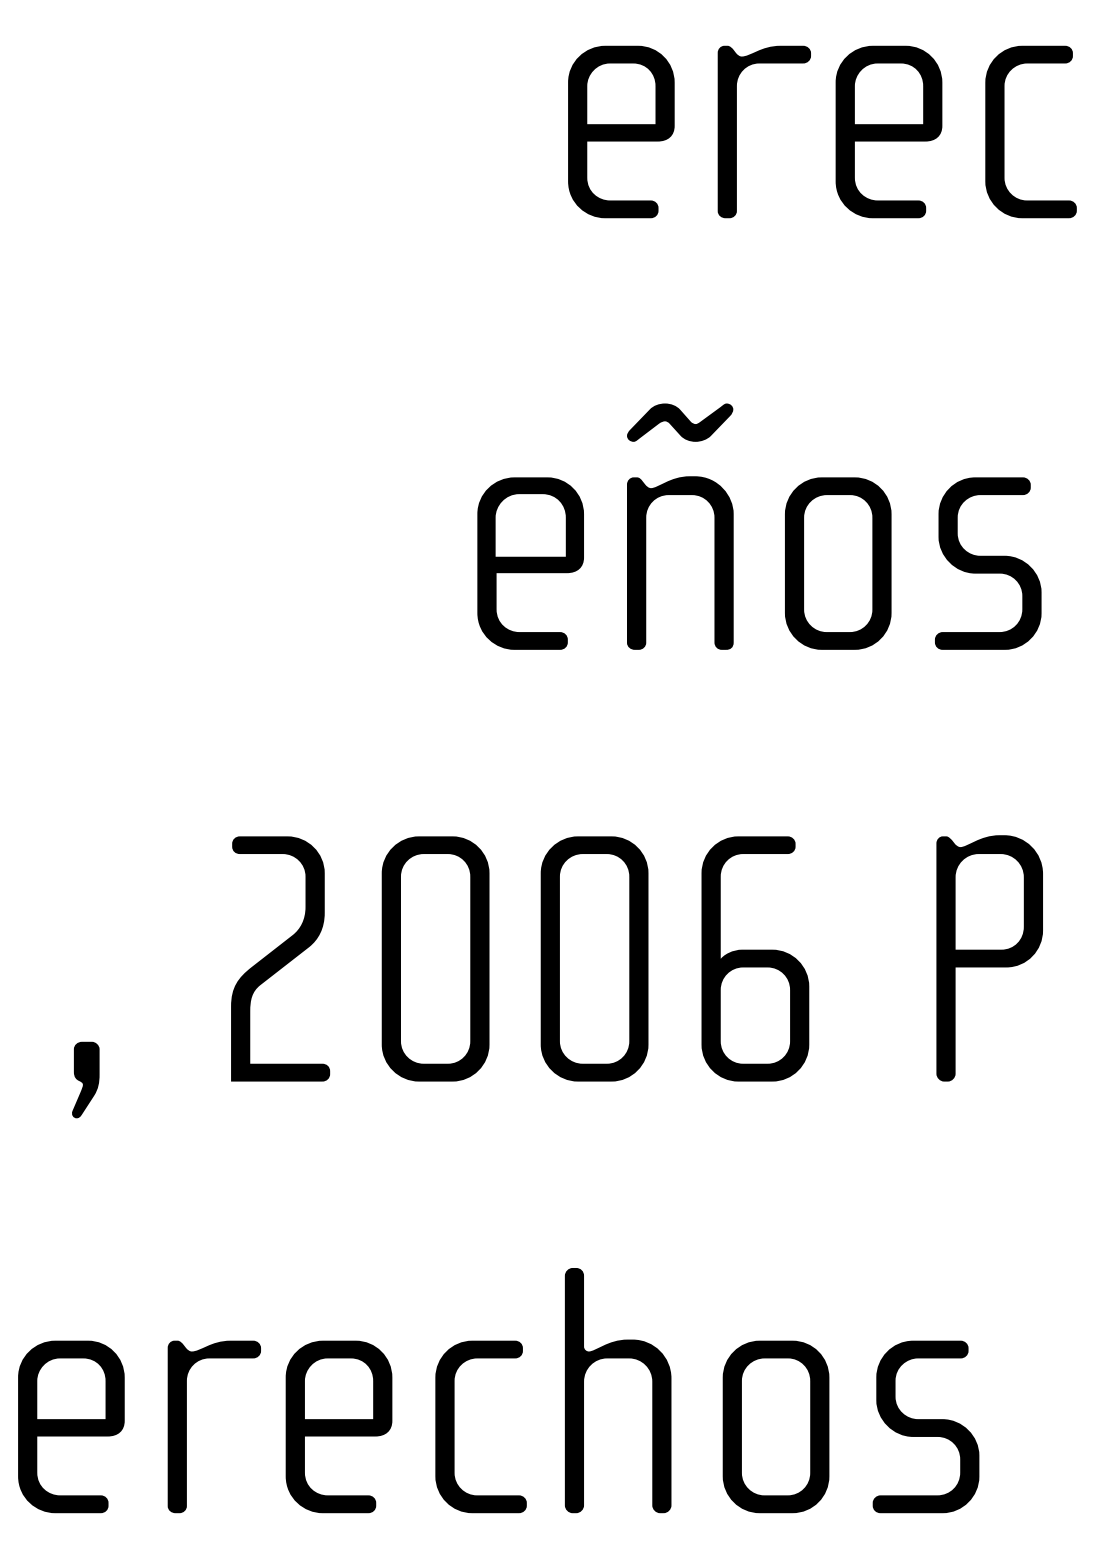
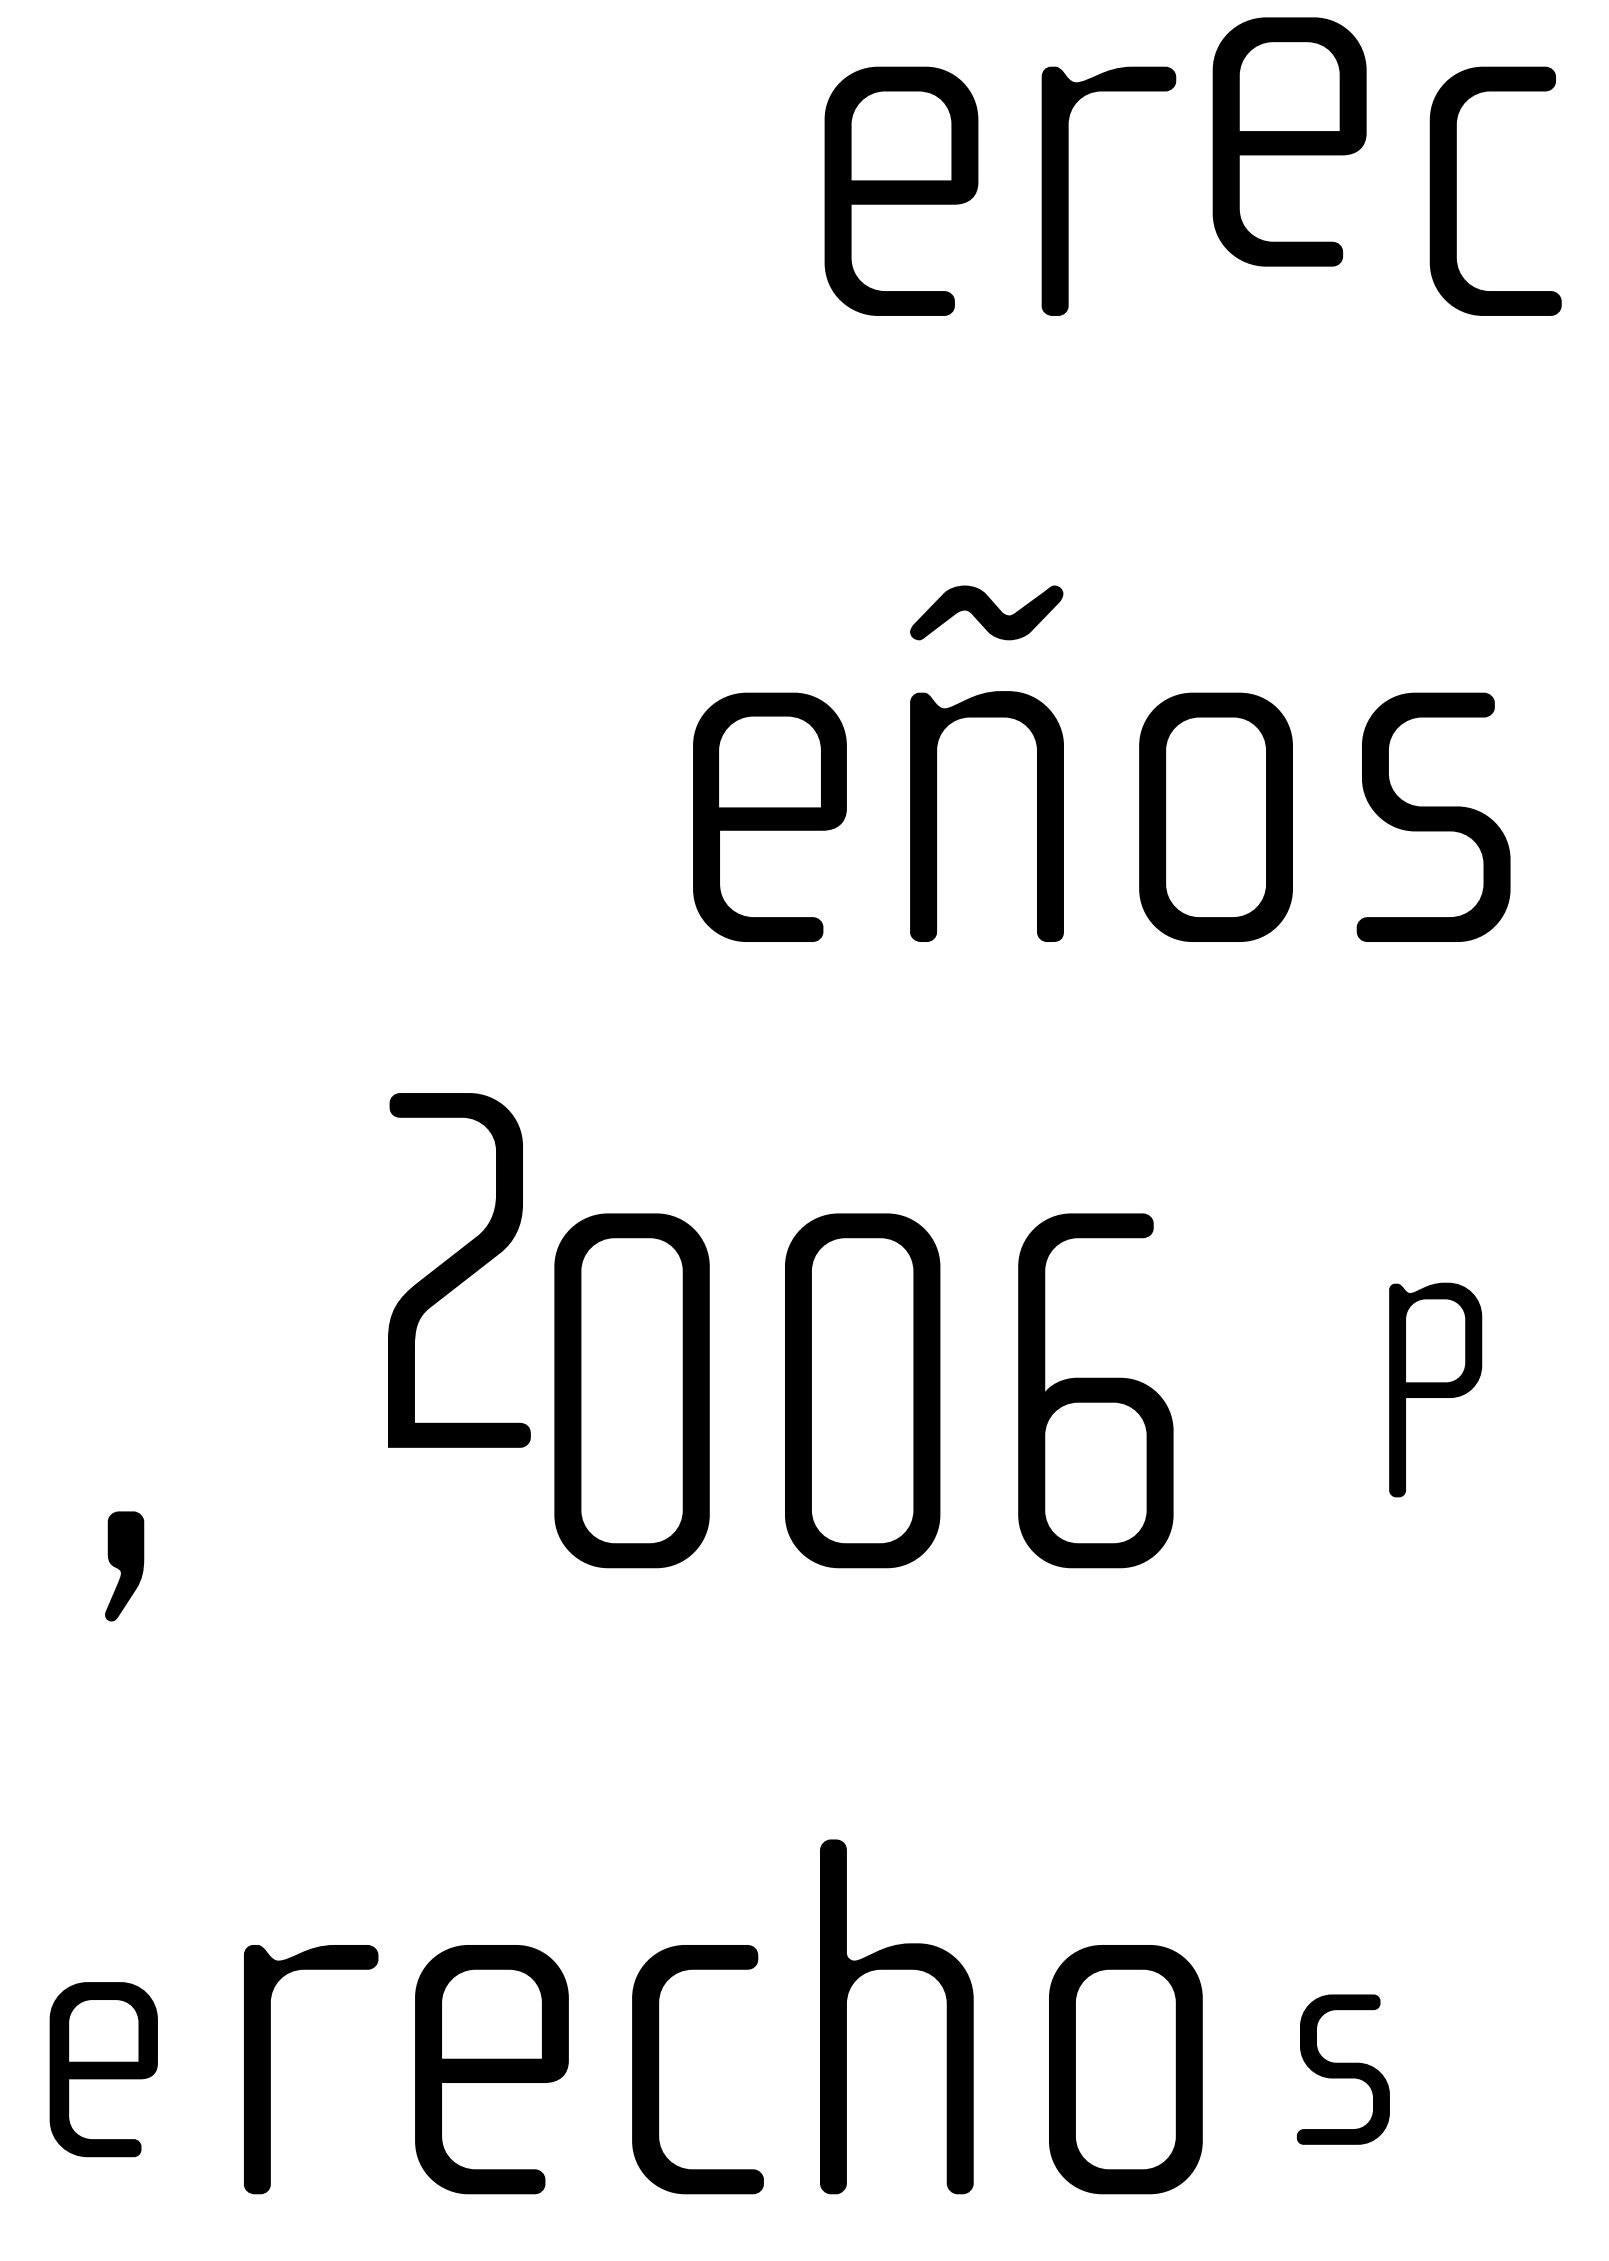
part: (888, 131) -> (1288, 141), moved
part: (280, 958) -> (459, 1269), moved
part: (989, 958) -> (1435, 1390), size x0.6
part: (71, 1426) -> (103, 2068), size x0.7
part: (925, 1426) -> (1342, 2068), size x0.6

